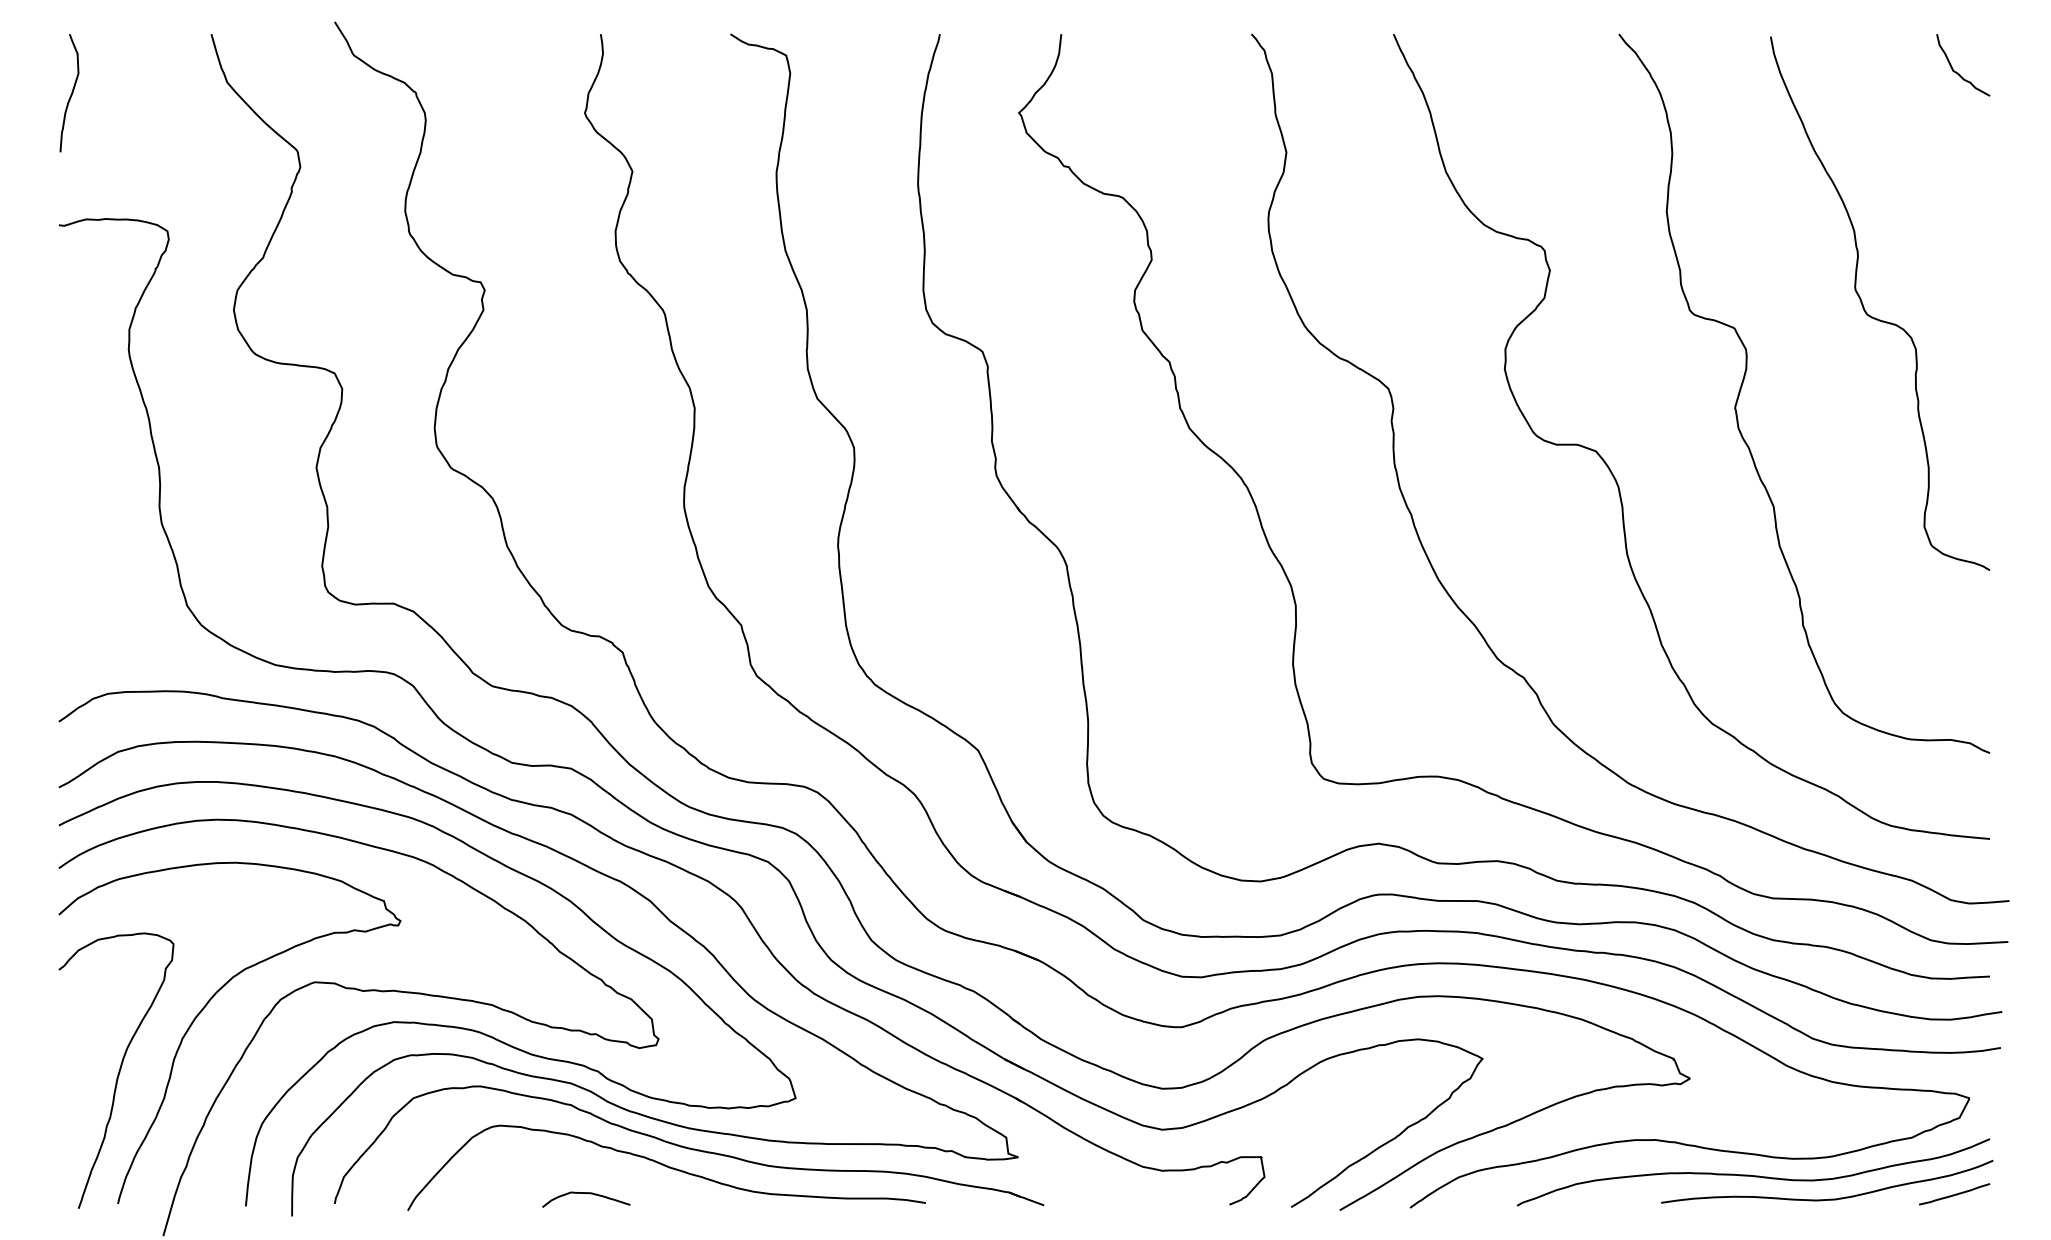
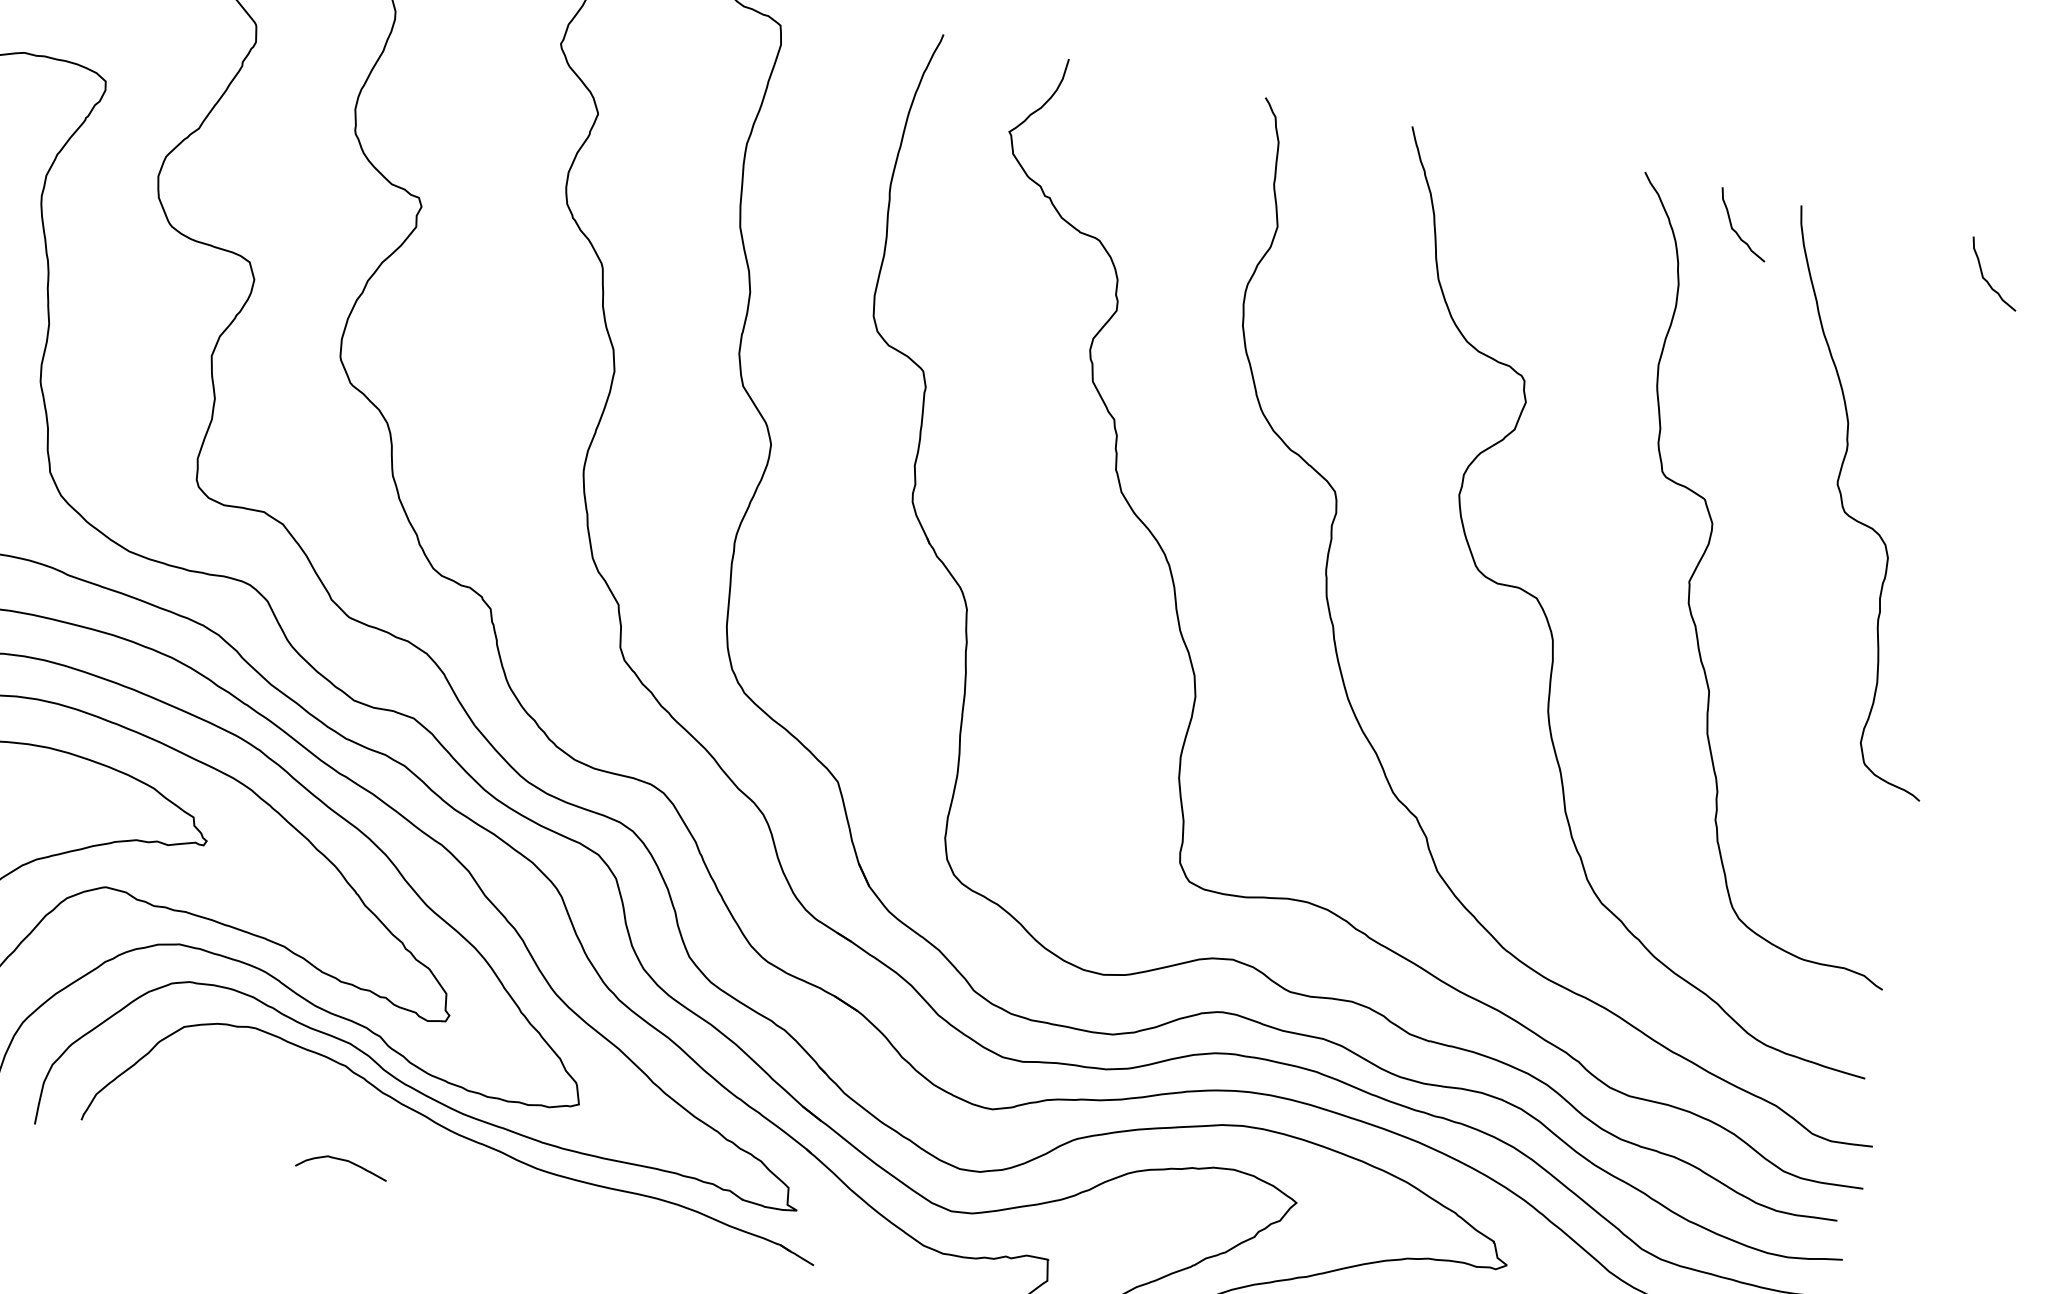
curve: (1715, 72) -> (1737, 231), added
curve: (666, 1167) -> (431, 1149), removed

